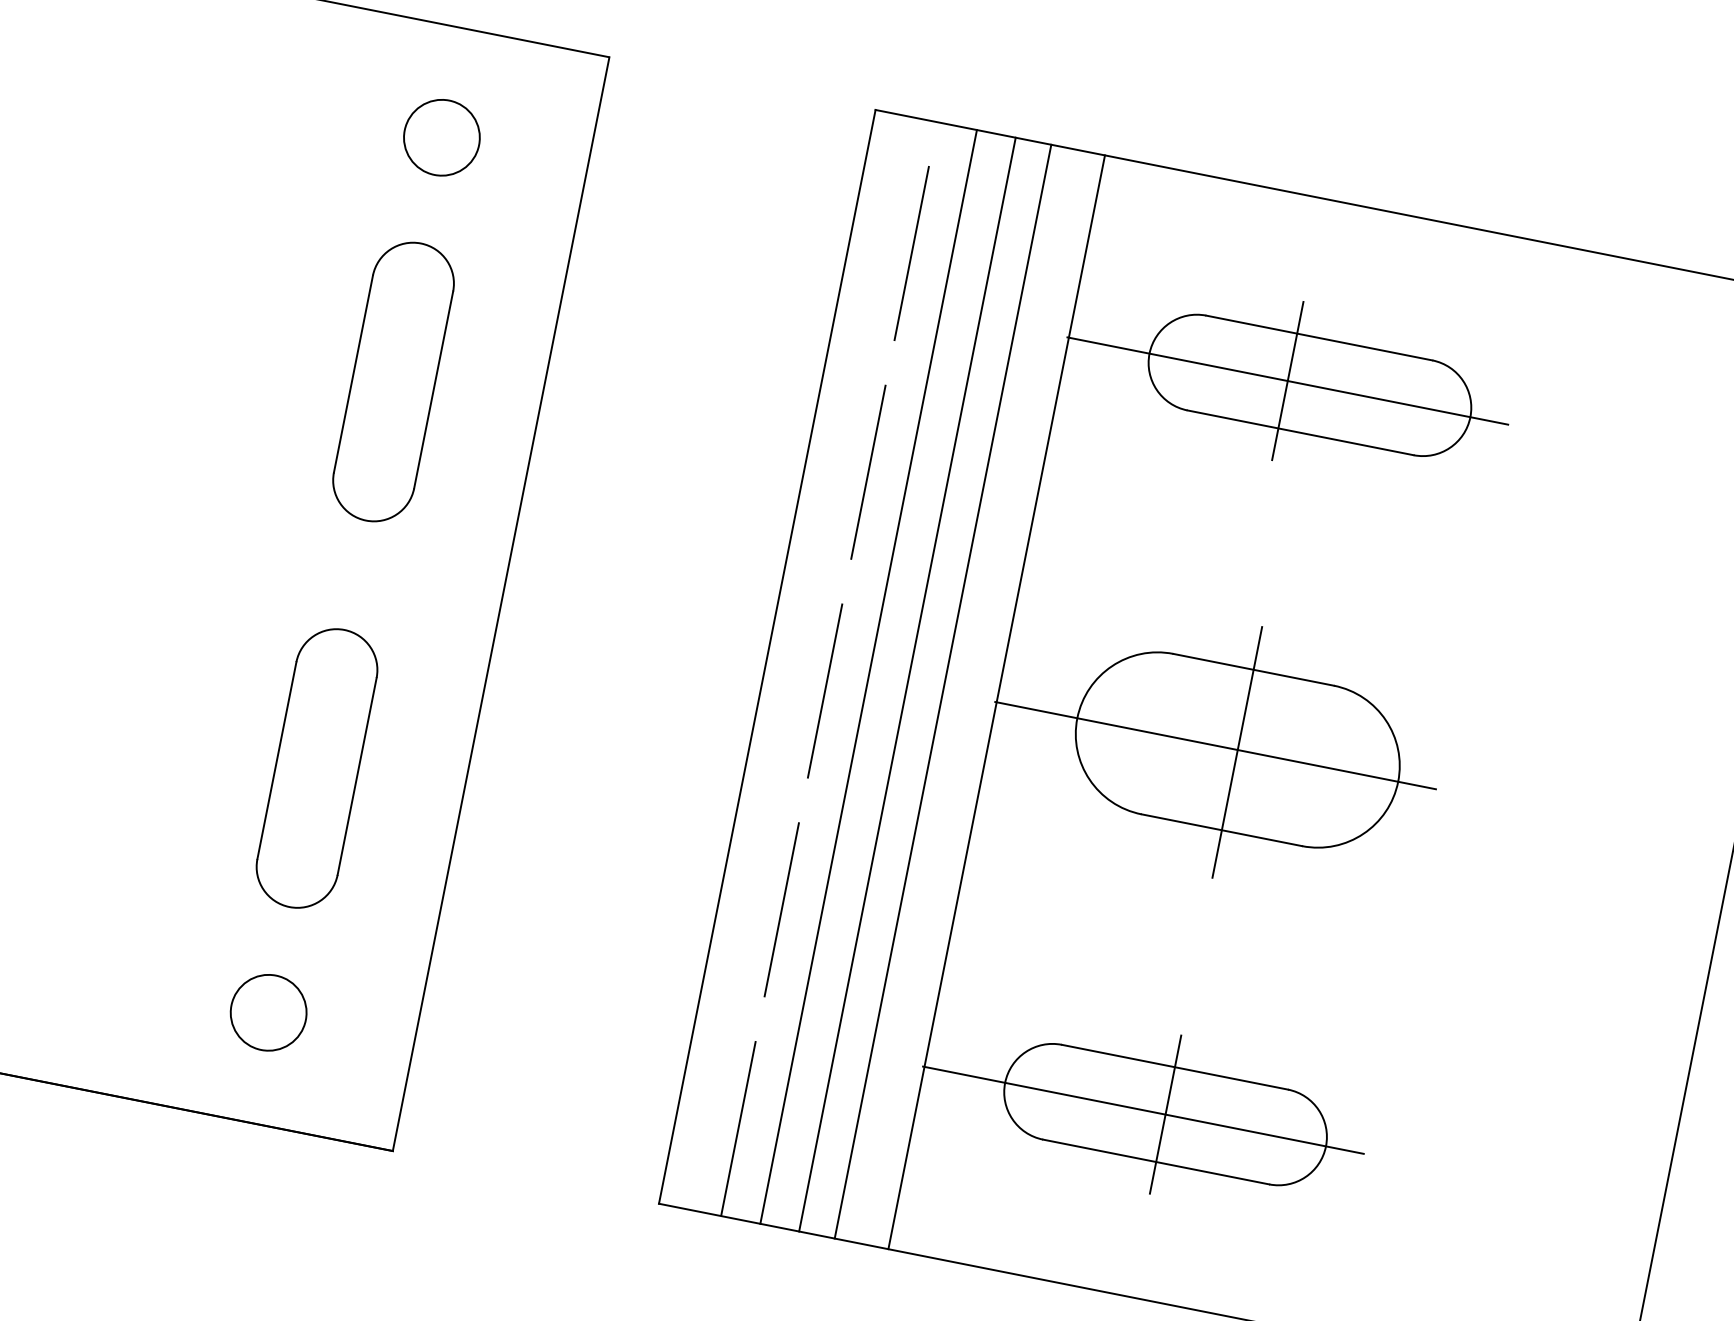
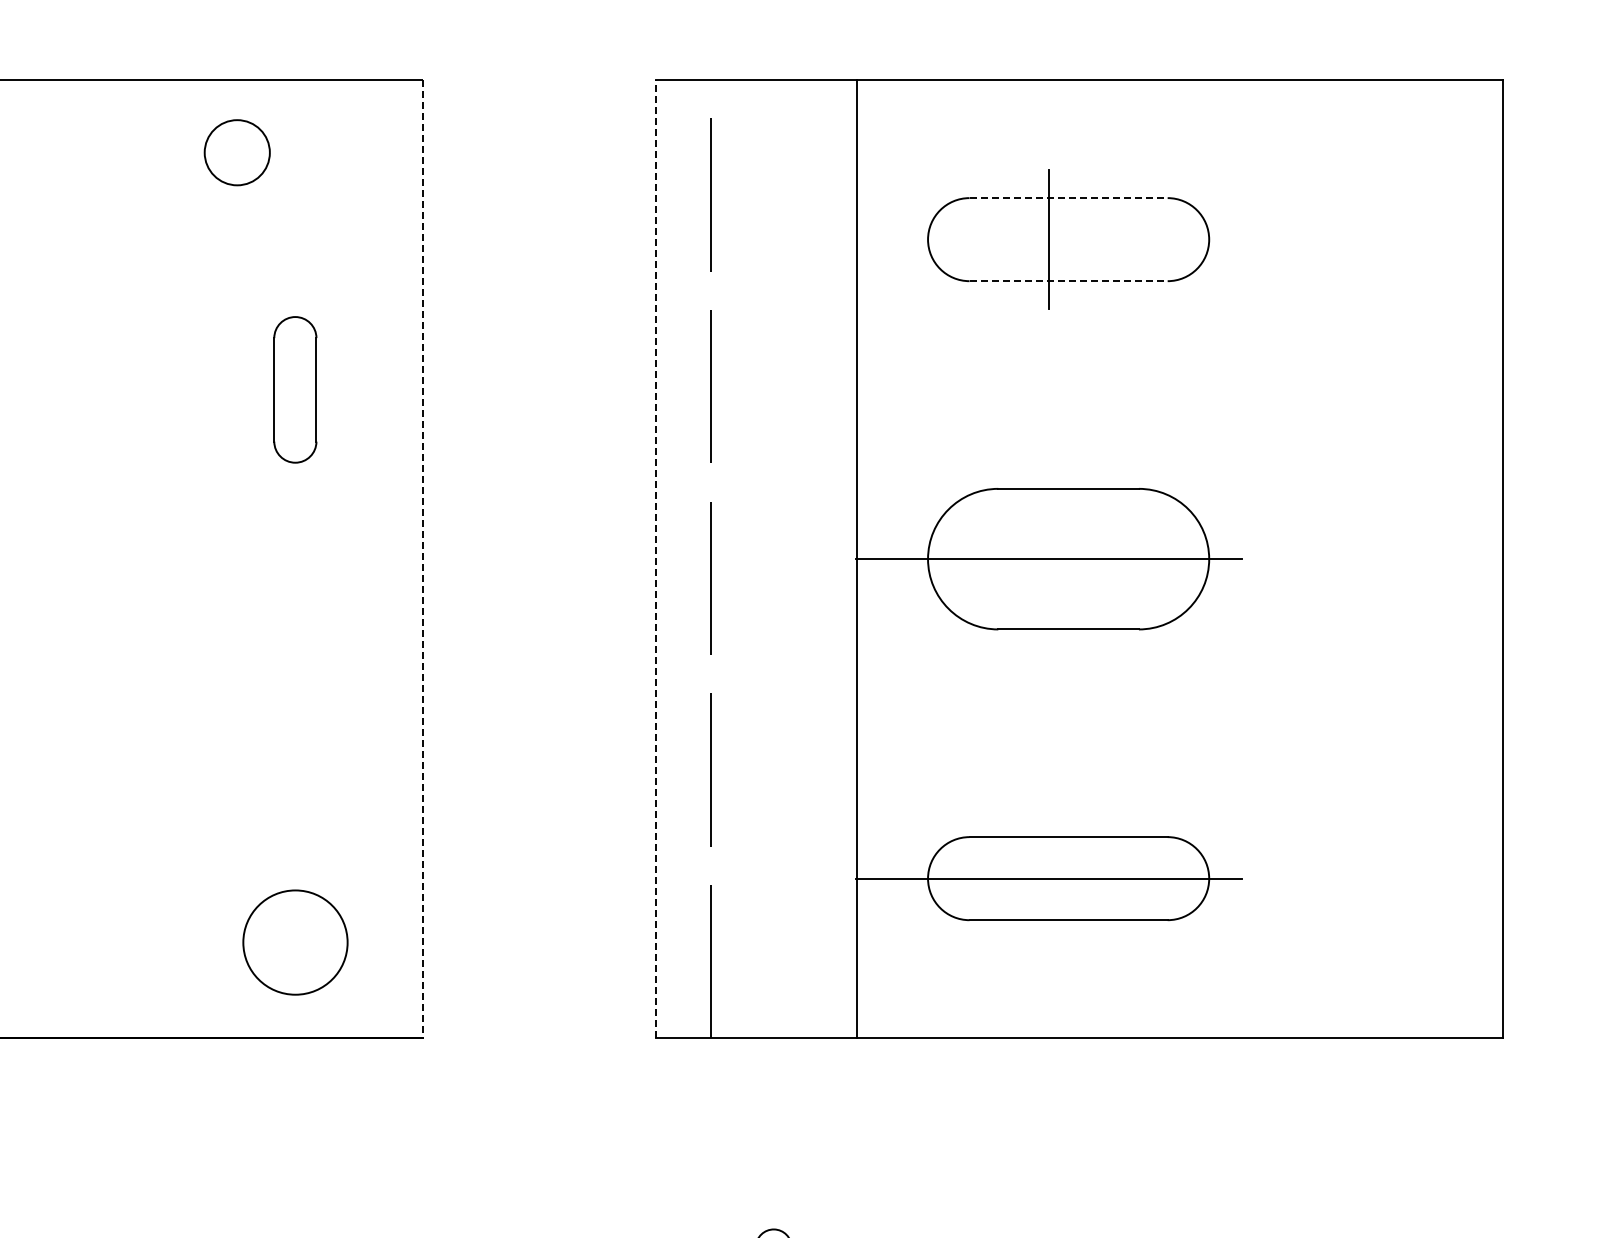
circle: (441, 137) -> (236, 152), moved
line: (1320, 338) -> (1069, 198), solid -> dashed
line: (1288, 380) -> (1049, 239), removed
part: (393, 381) -> (295, 389), size x0.6
line: (1301, 433) -> (1069, 281), solid -> dashed
line: (501, 604) -> (423, 559), solid -> dashed
line: (767, 656) -> (656, 558), solid -> dashed
line: (869, 676) -> (745, 558), removed
line: (907, 683) -> (779, 558), removed
line: (943, 690) -> (810, 558), removed
line: (1237, 752) -> (1068, 561), removed
part: (317, 768) -> (295, 728), removed
circle: (267, 1012) -> (294, 942), size x1.6
line: (1165, 1114) -> (1068, 878), removed

